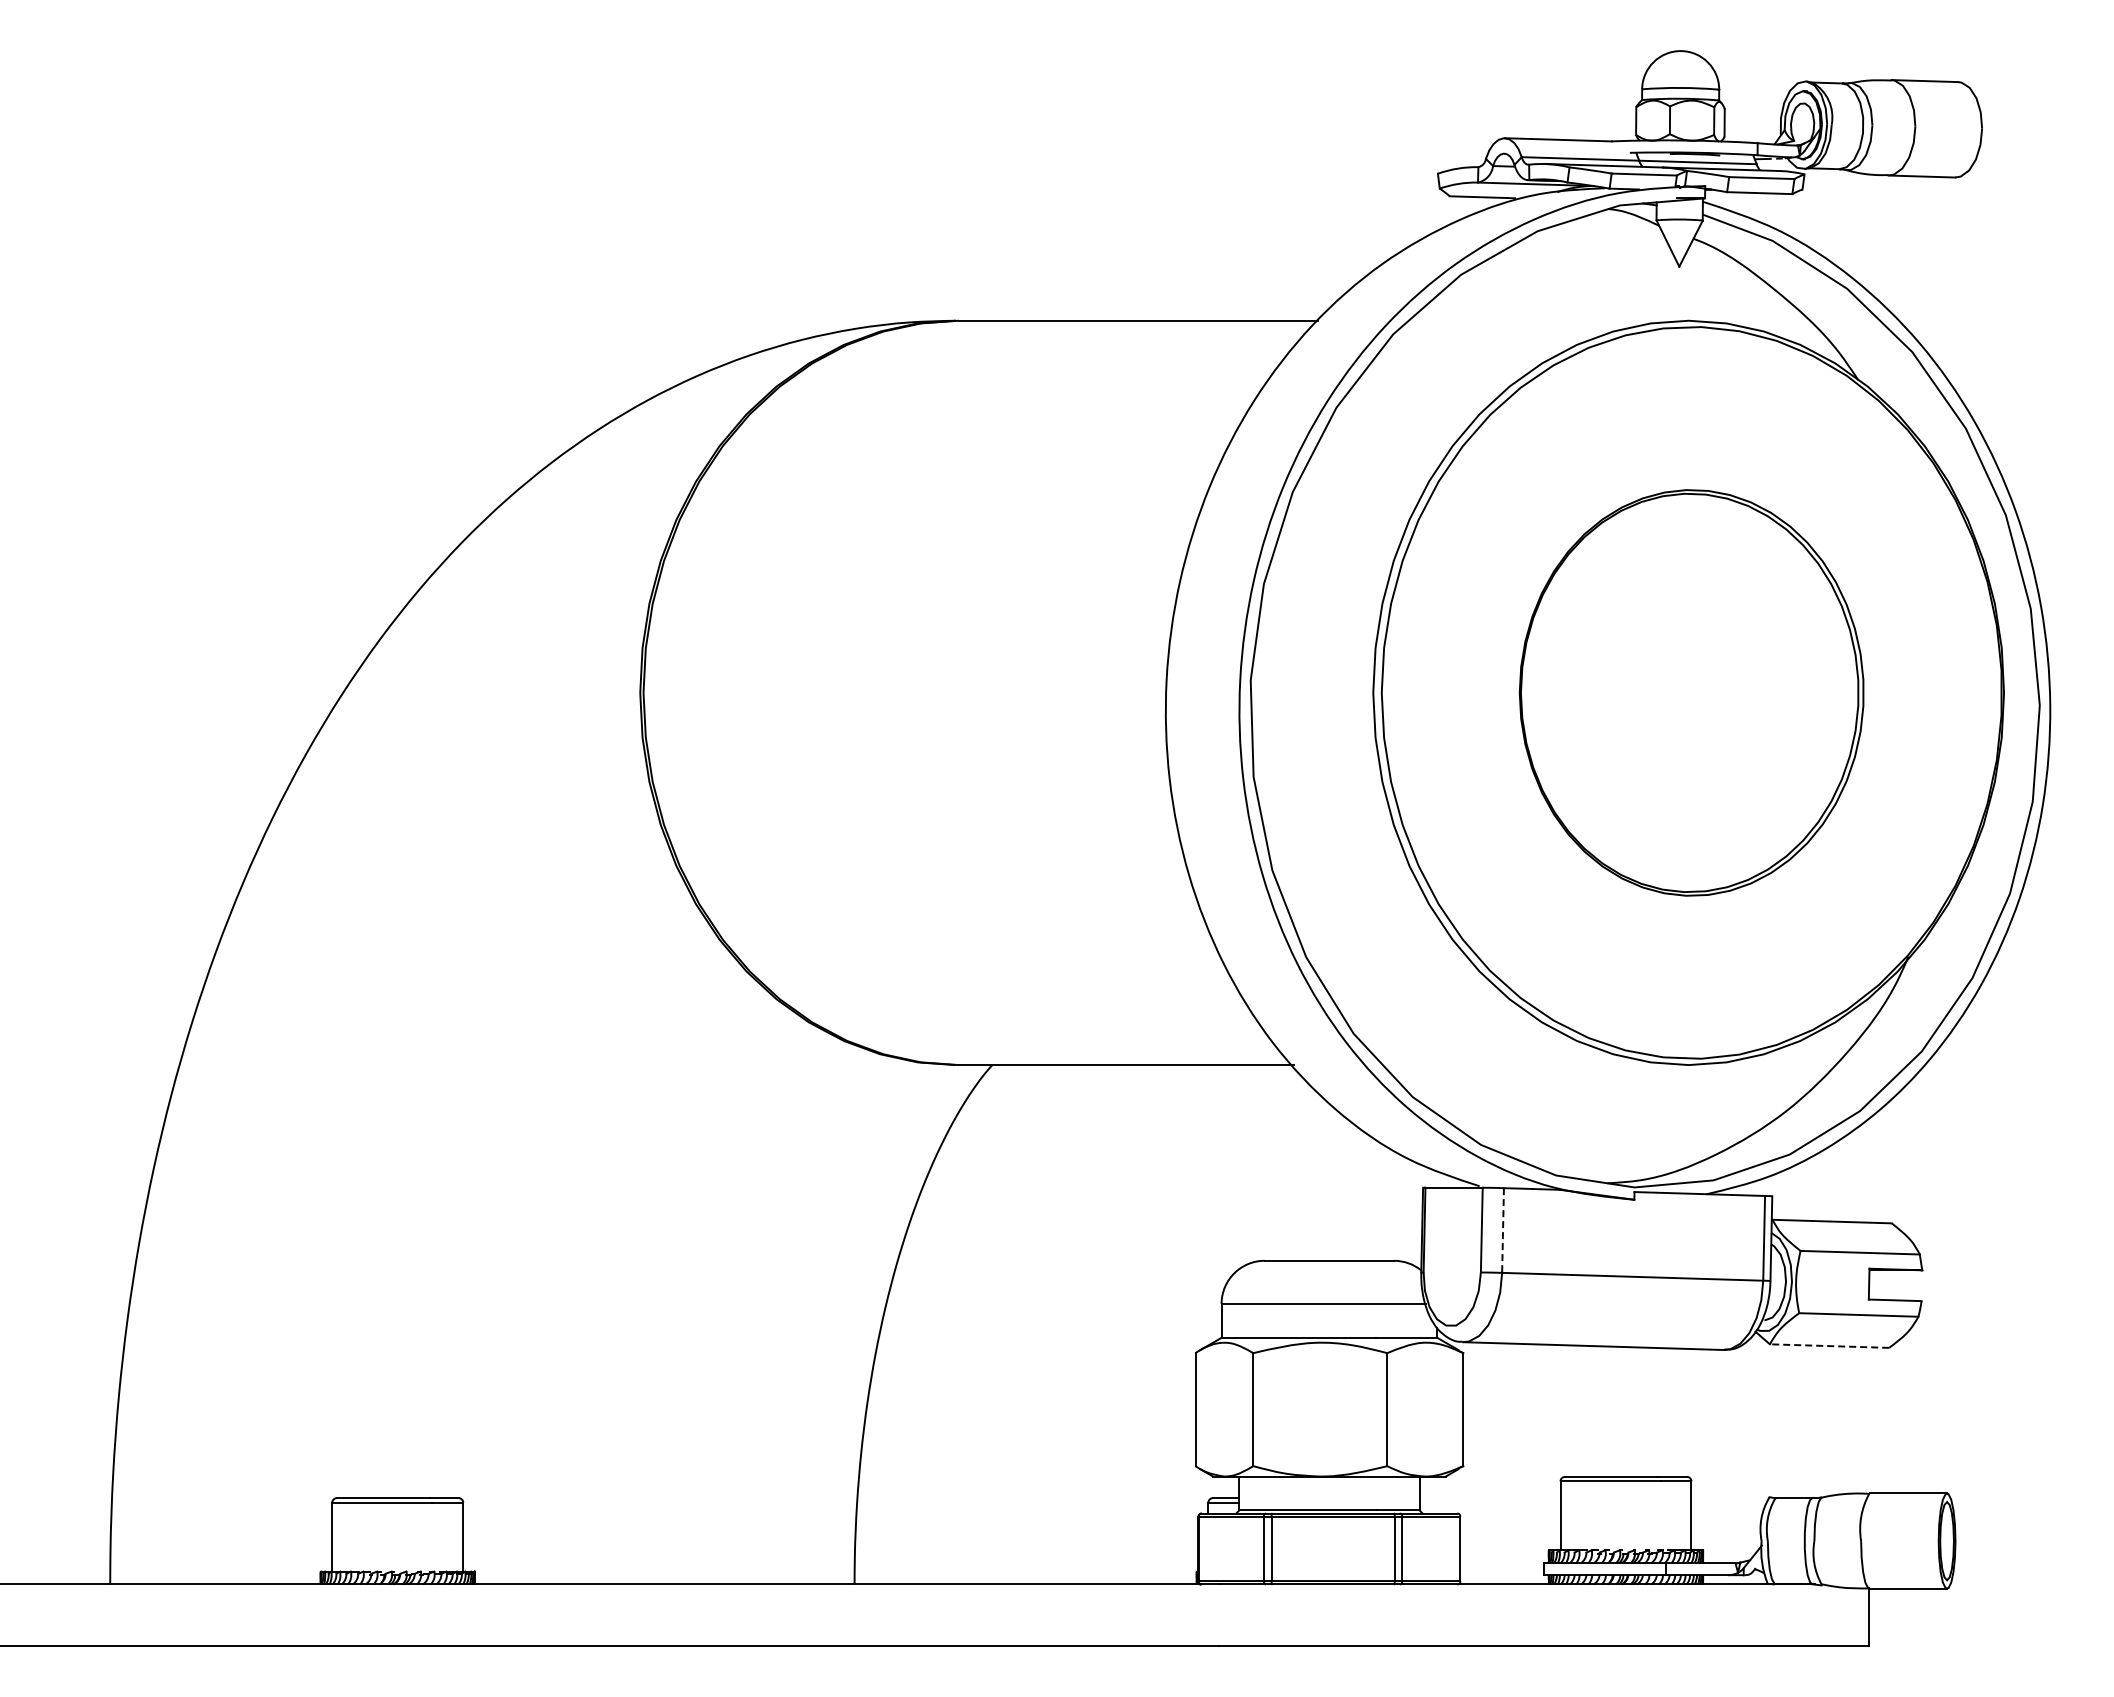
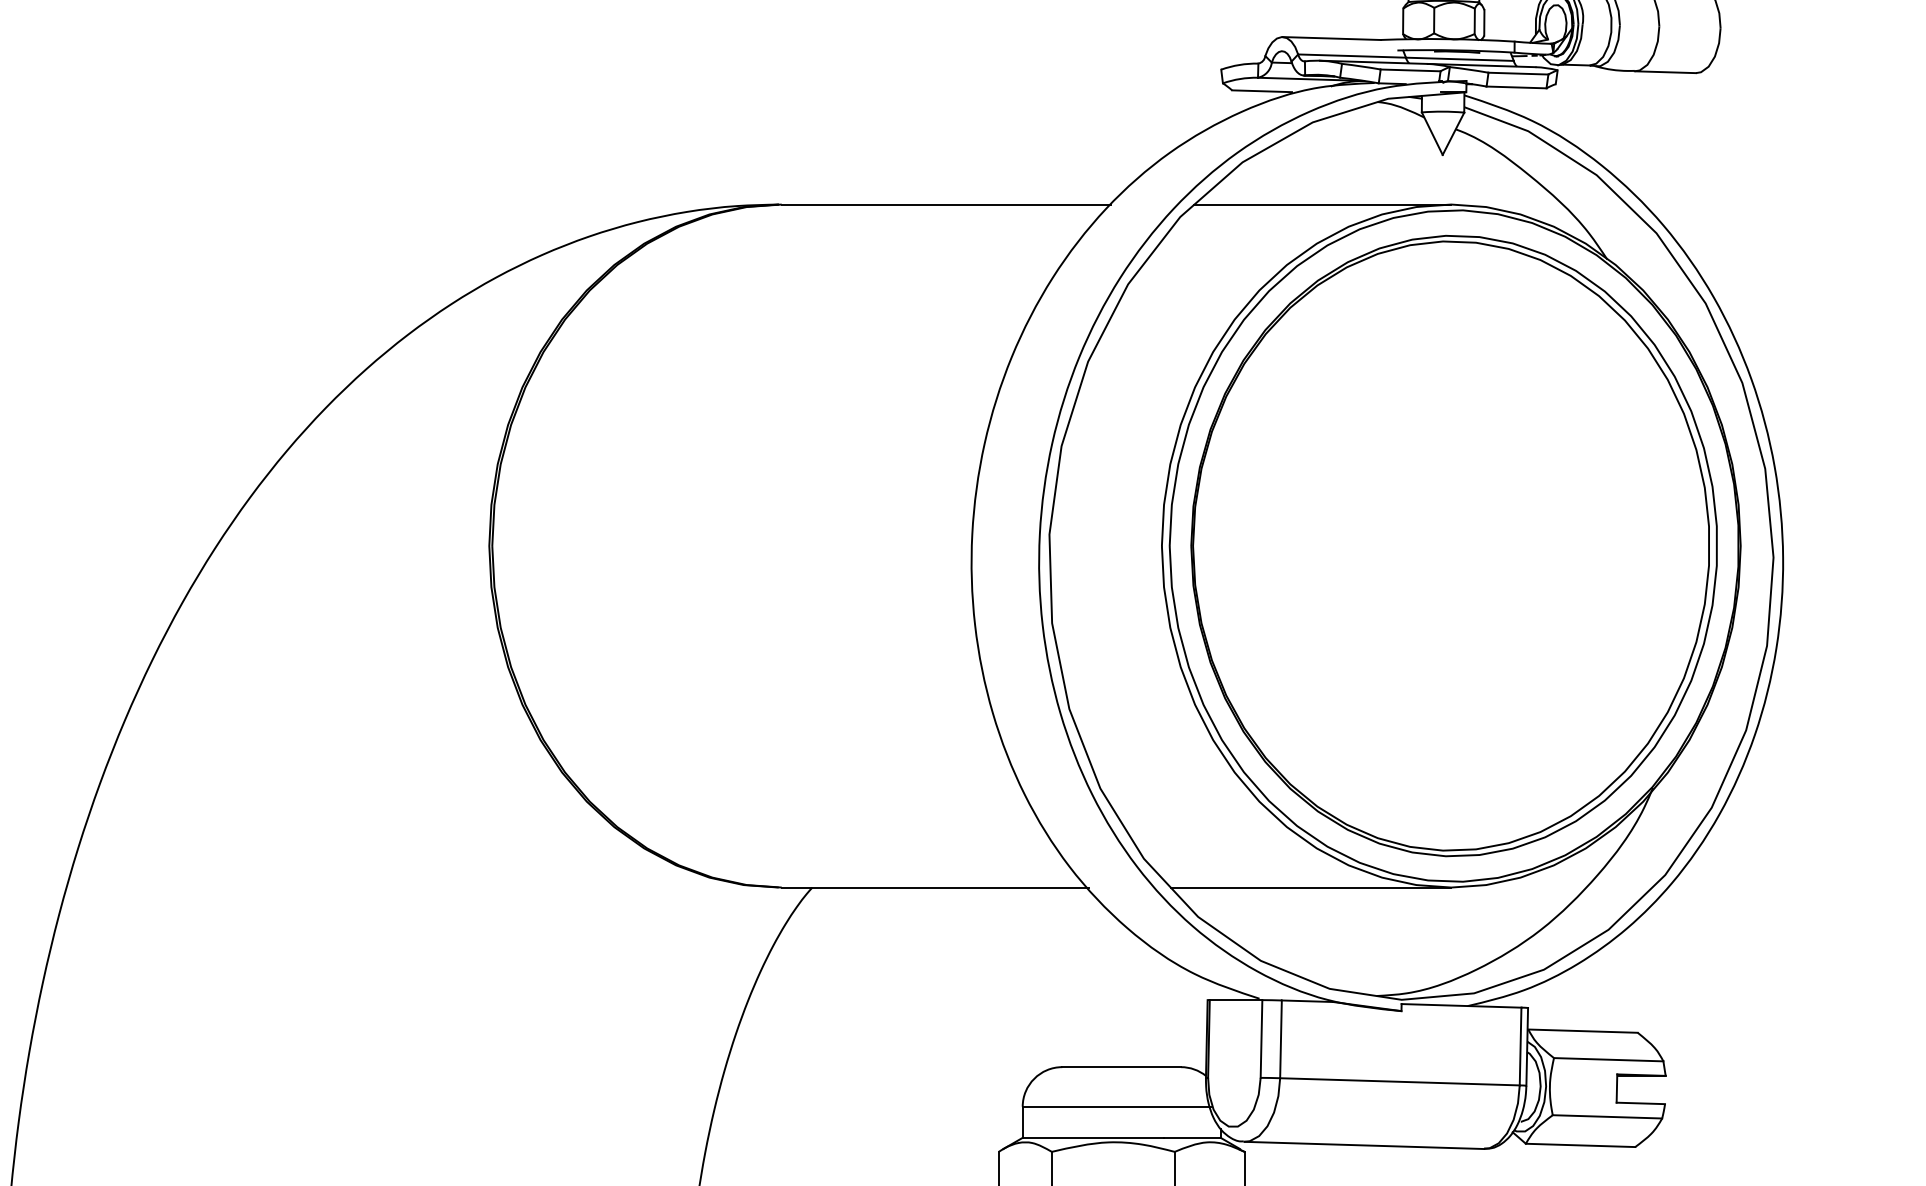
line: (1548, 320) -> (1322, 204), added
part: (1691, 692) -> (1453, 545), size x1.67
line: (1535, 1065) -> (1310, 887), added
line: (1503, 1231) -> (1281, 1040), dashed -> solid
line: (1829, 1346) -> (1580, 1145), dashed -> solid

